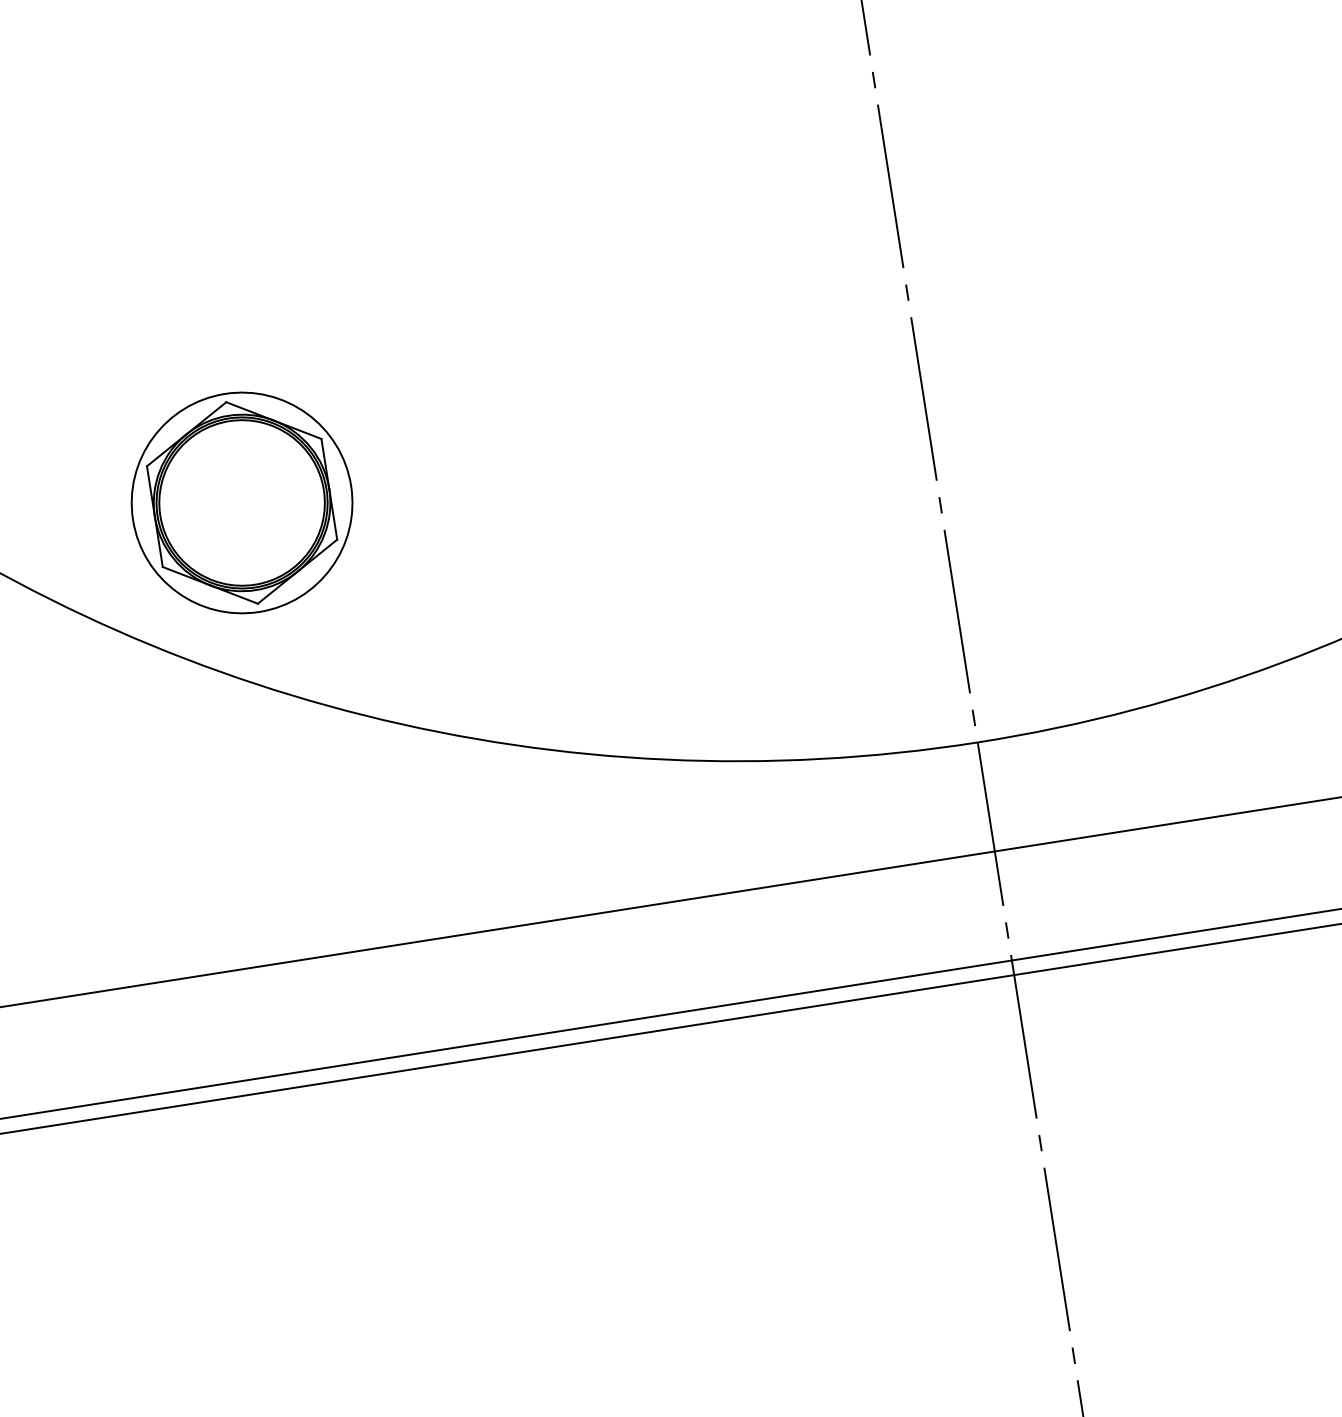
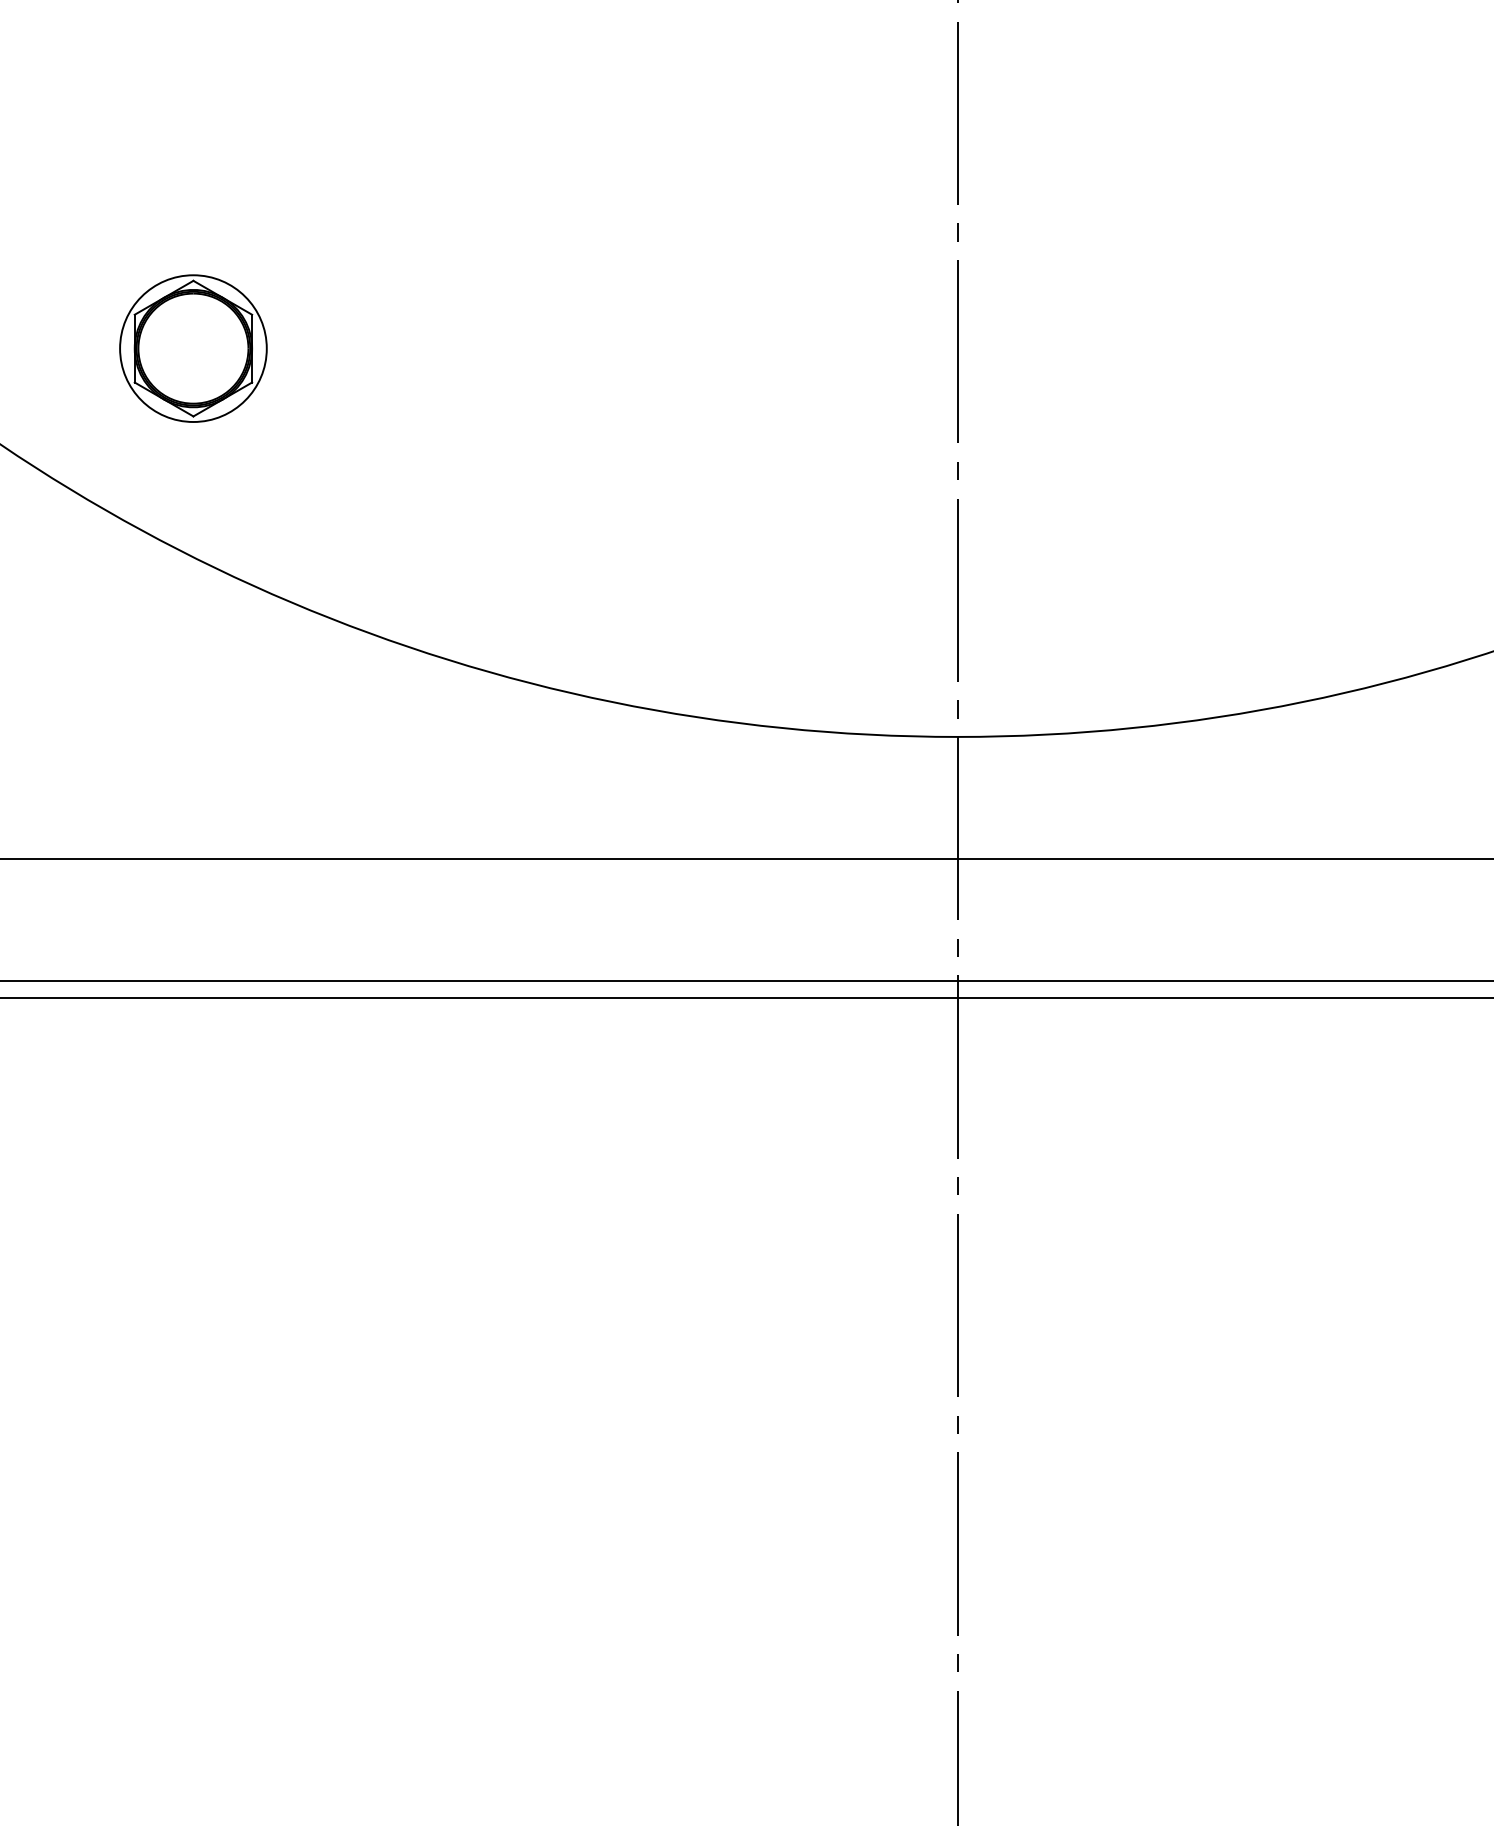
part: (242, 502) -> (193, 348), size x0.6

